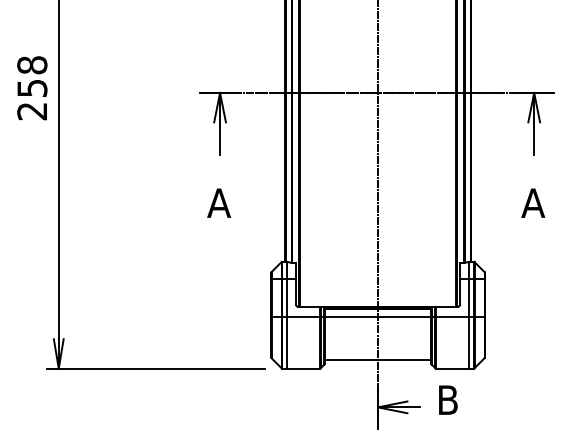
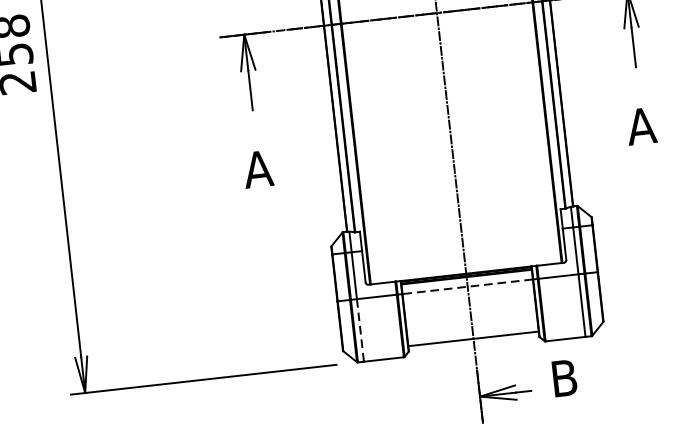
line: (377, 317) -> (467, 287), solid -> dashed
line: (287, 342) -> (360, 329), solid -> dashed

